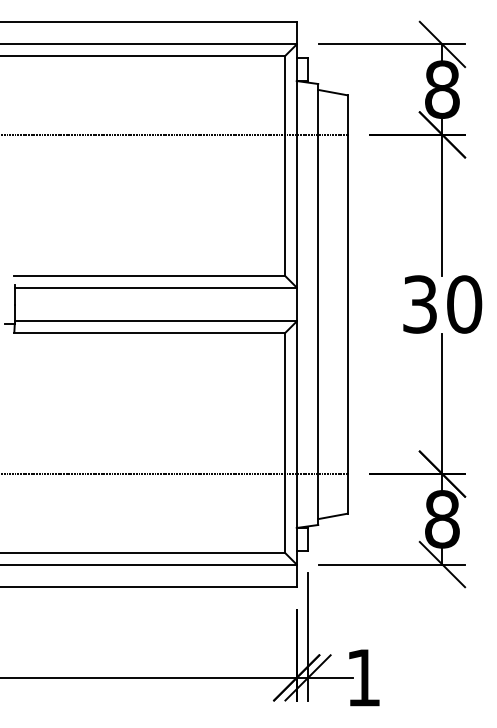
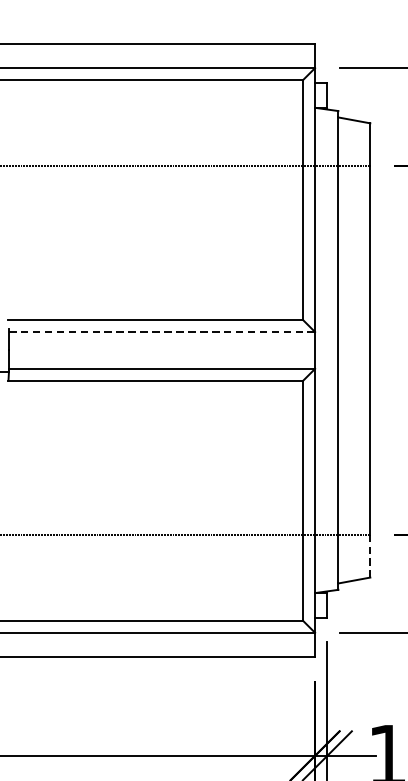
line: (155, 287) -> (161, 331), solid -> dashed
line: (347, 493) -> (370, 555), solid -> dashed

